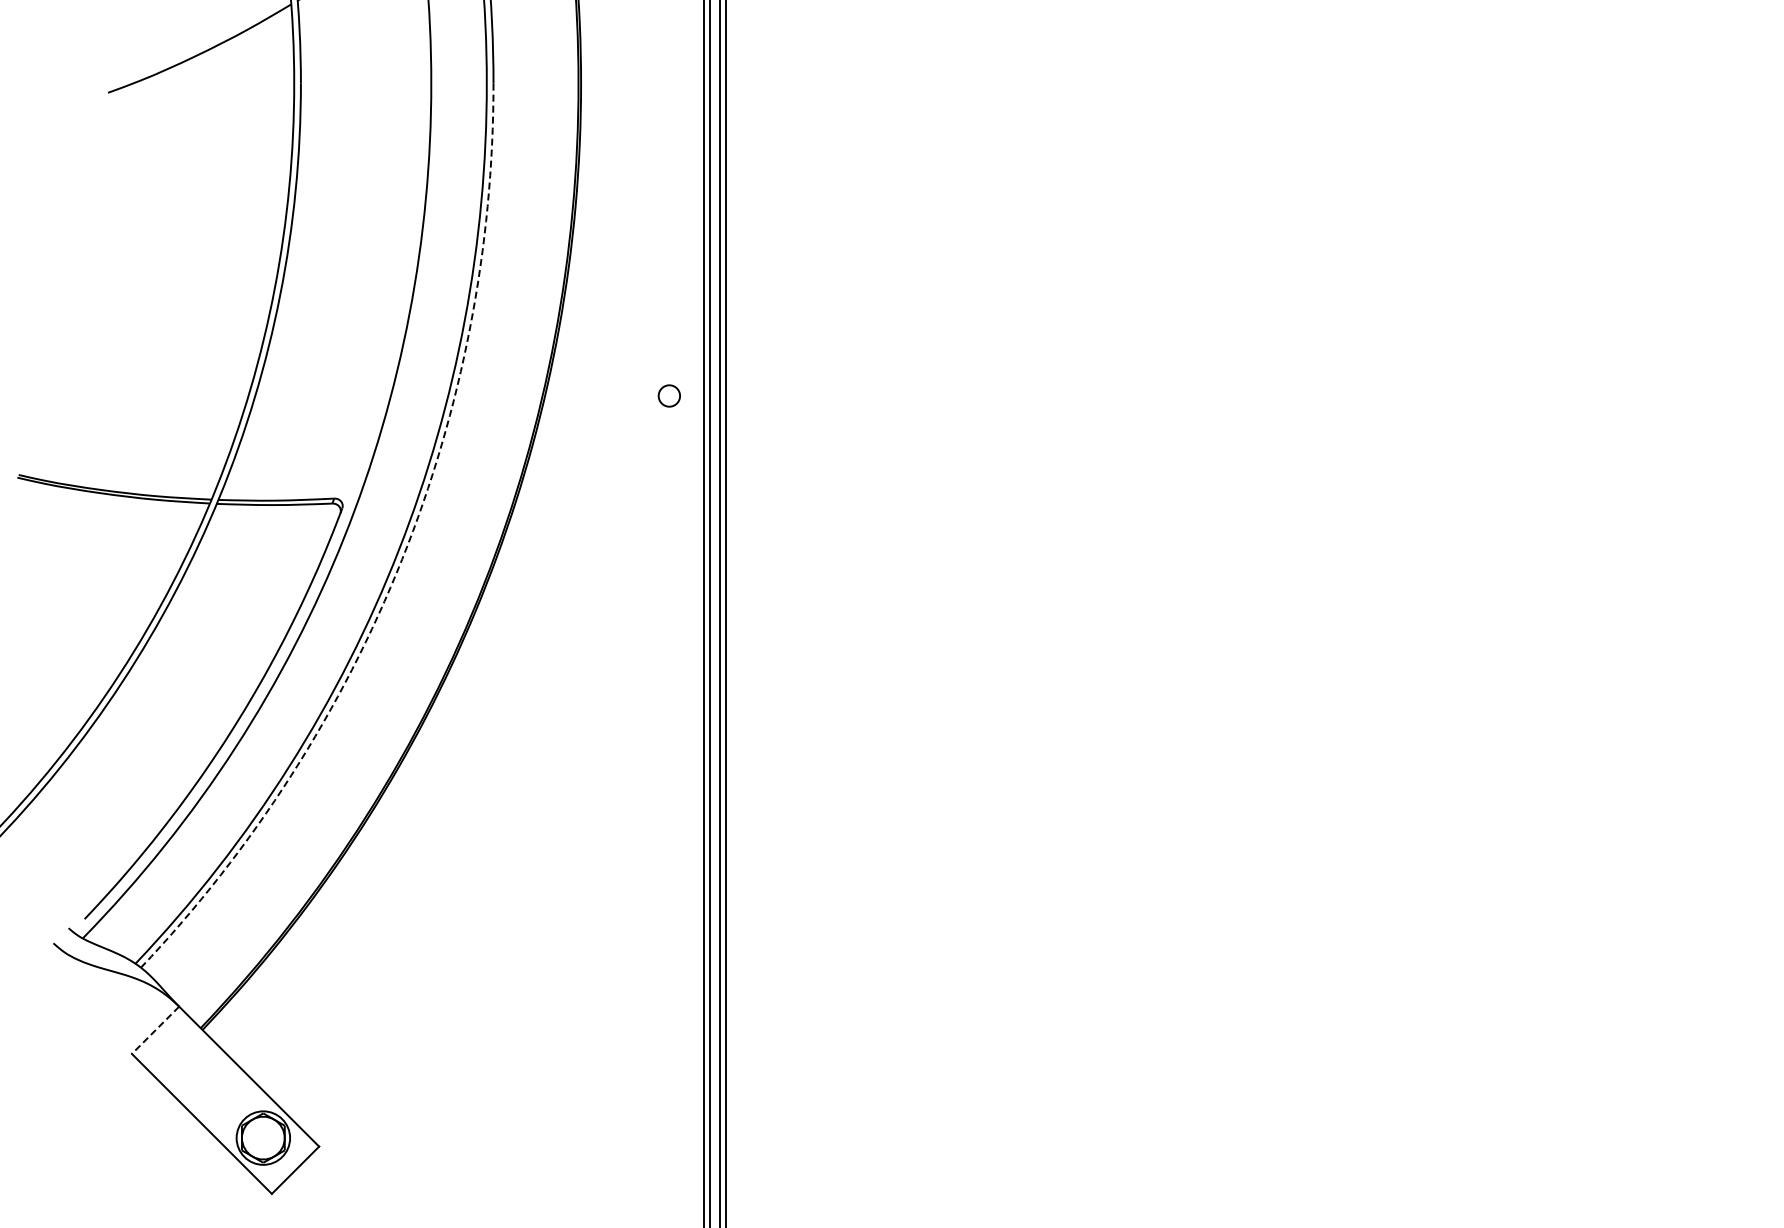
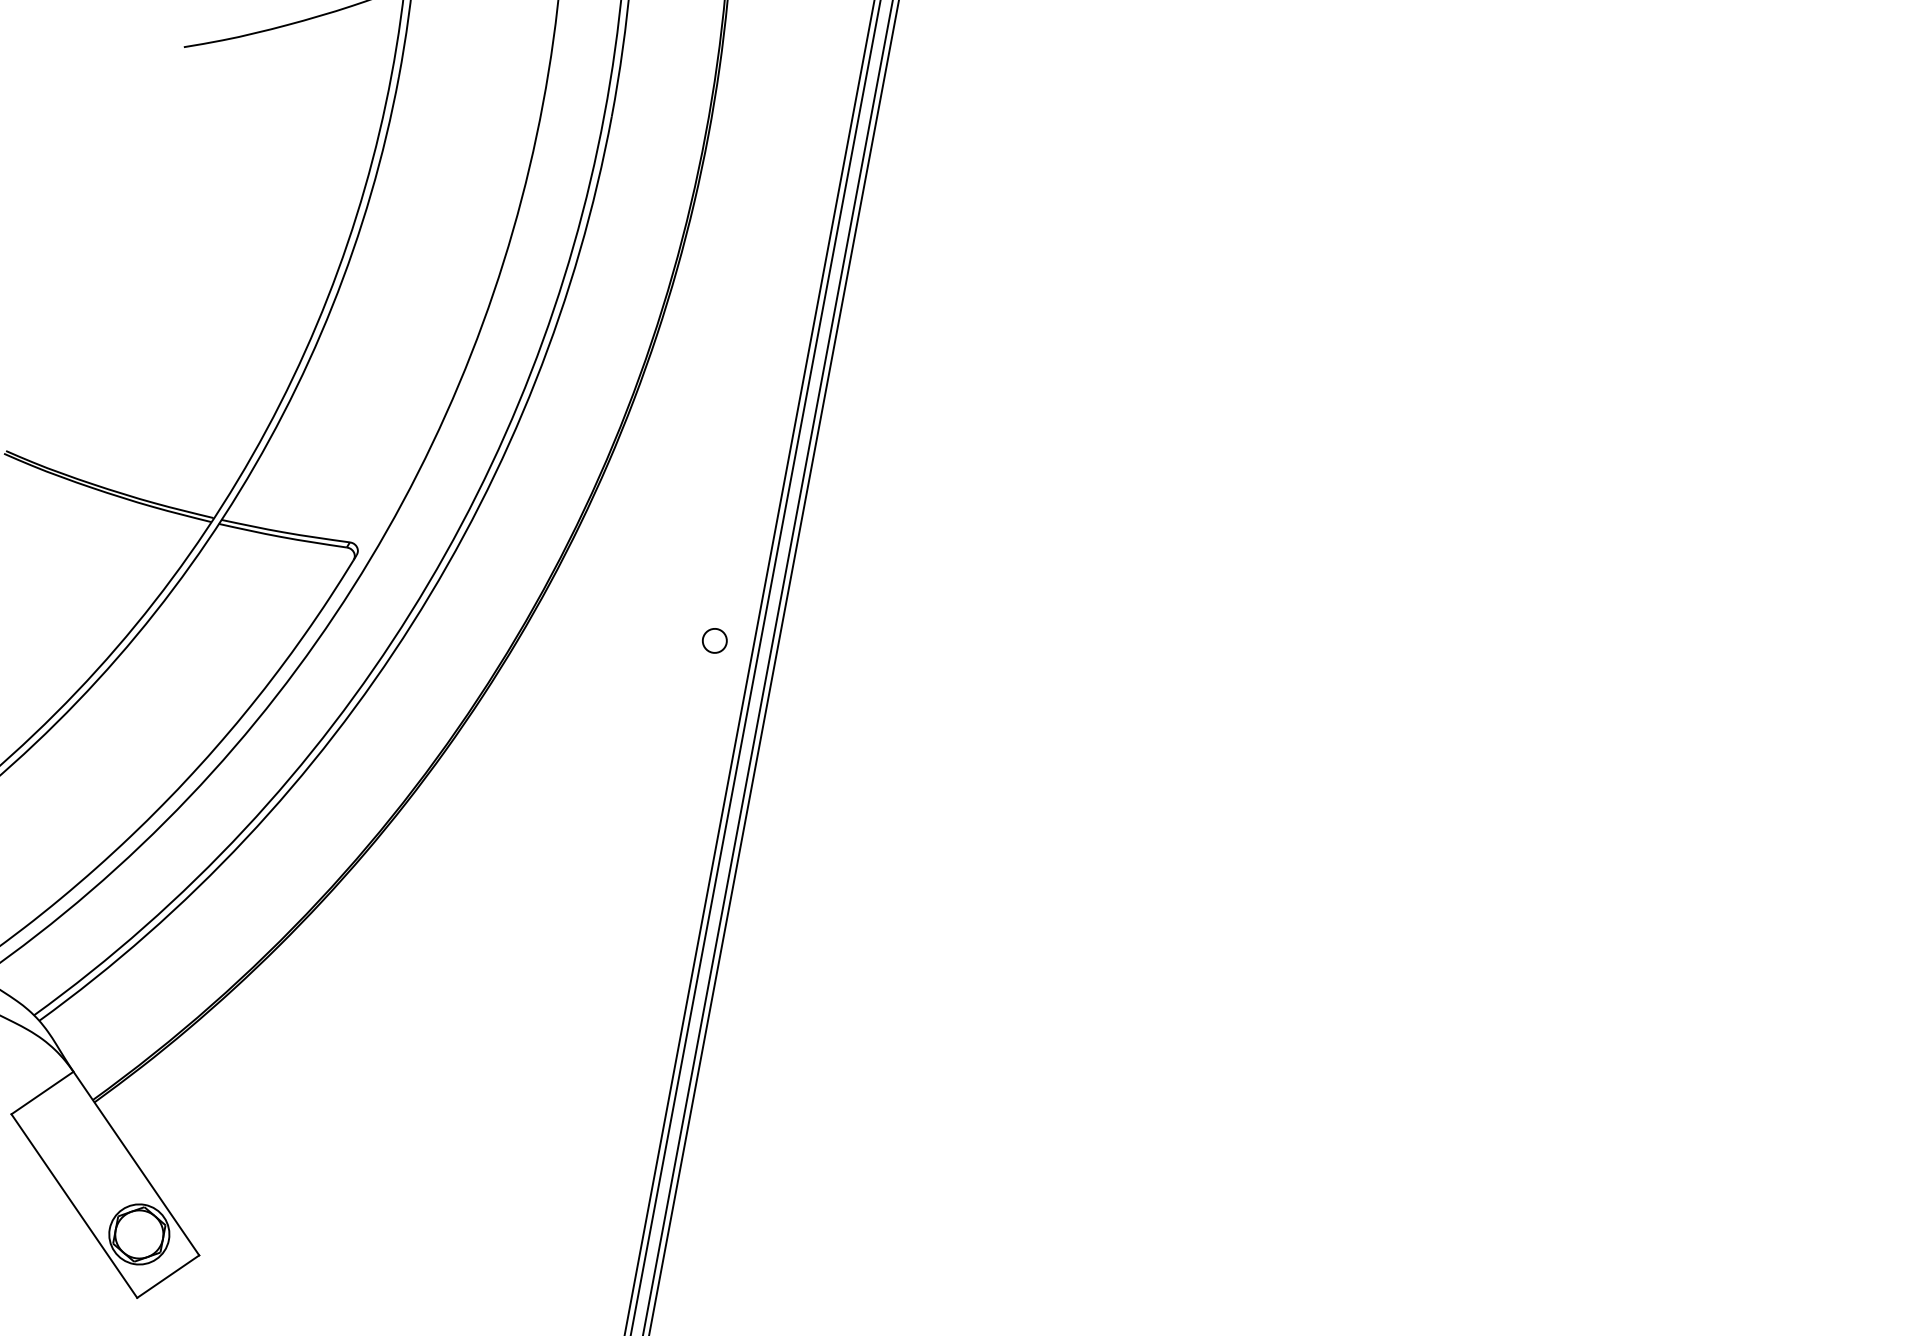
circle: (668, 395) -> (713, 640), moved
arc: (402, 559) -> (412, 623), dashed -> solid
line: (155, 1030) -> (42, 1093), dashed -> solid

